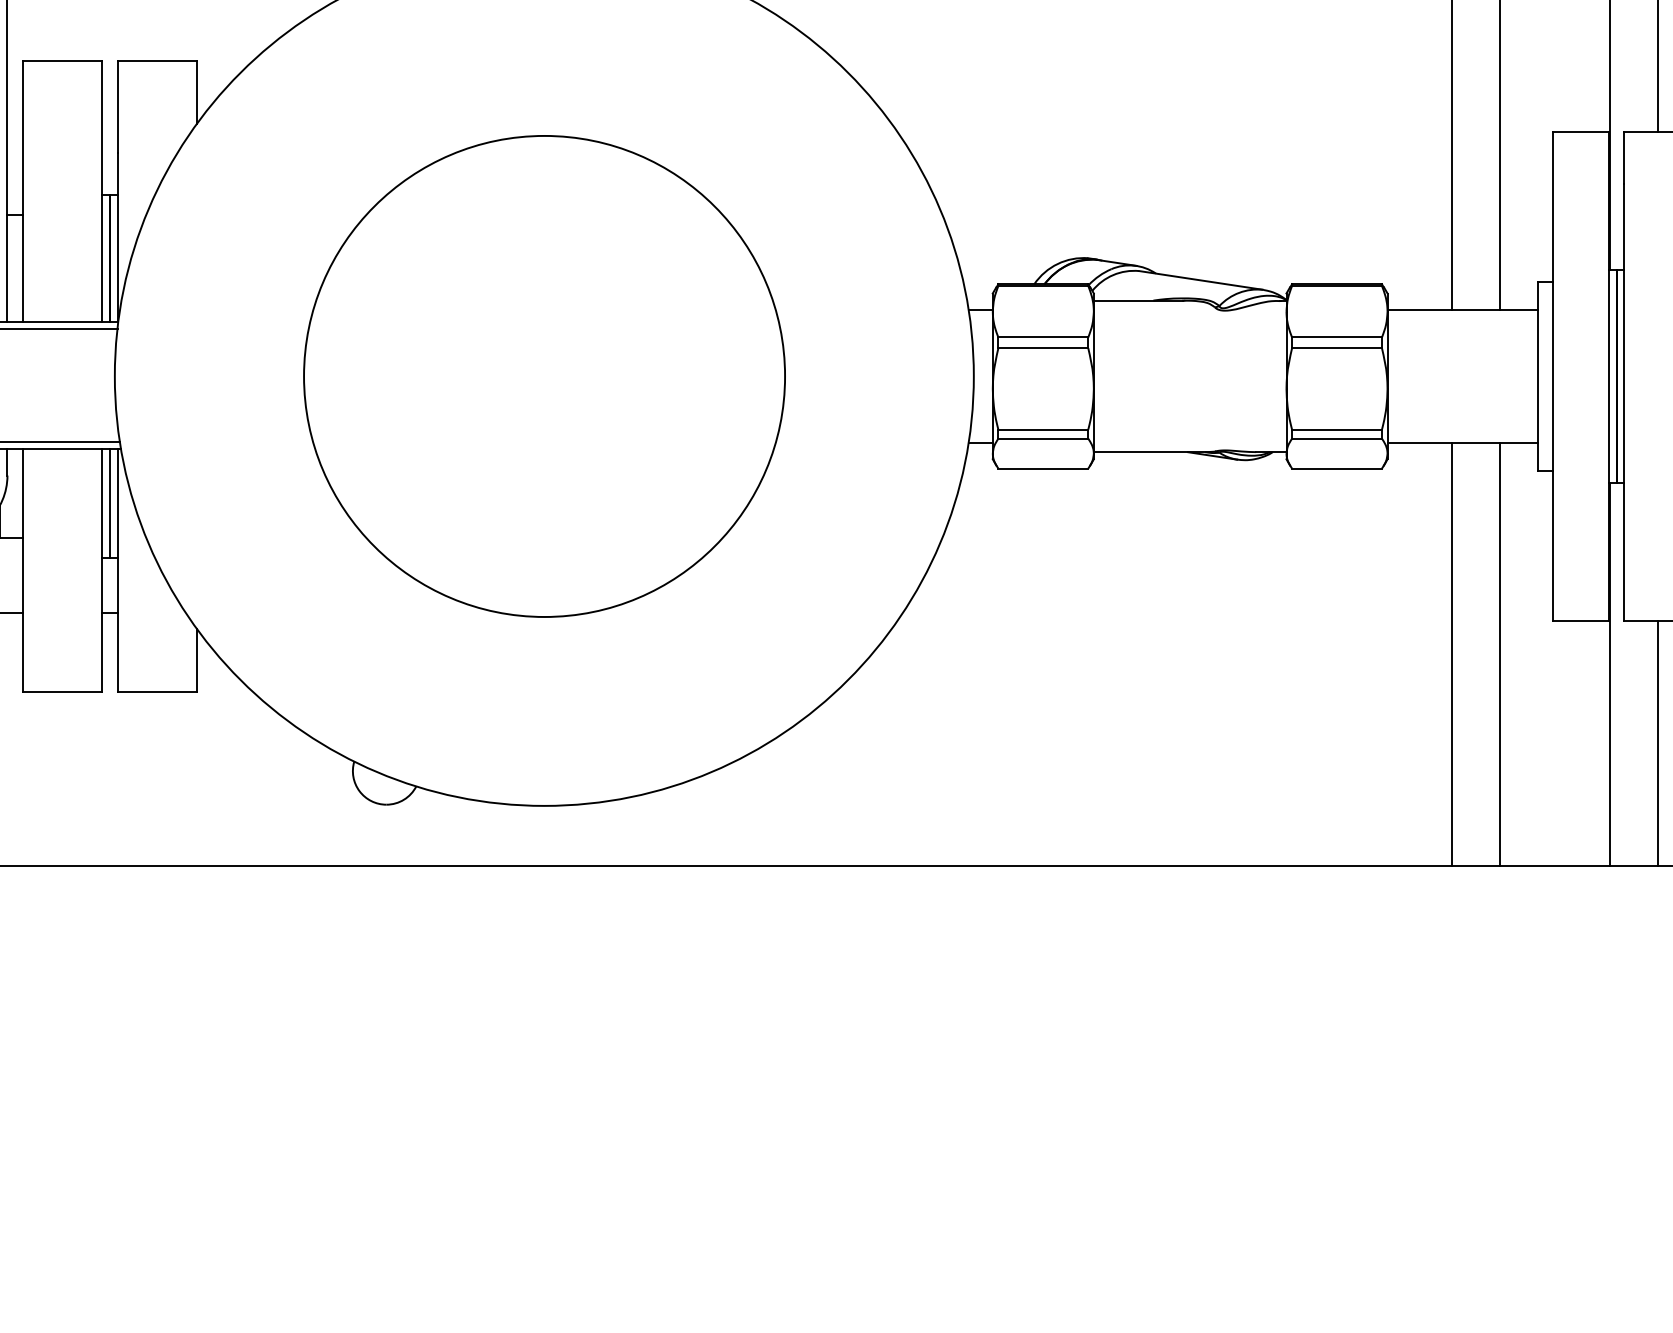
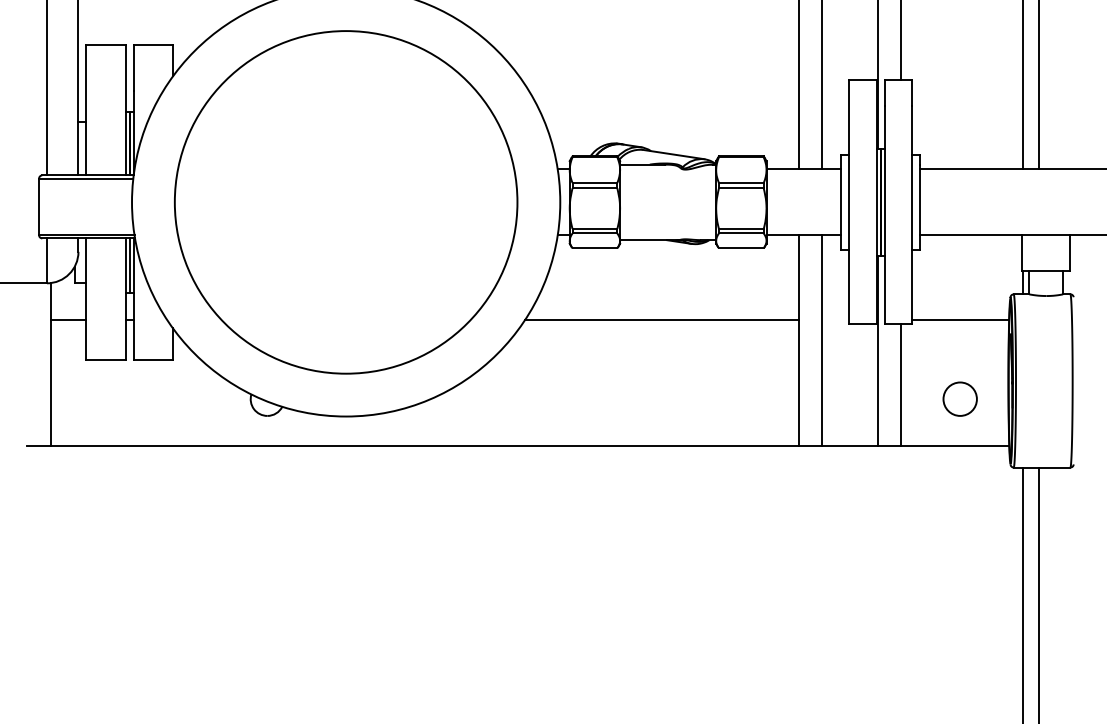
circle: (545, 376) -> (346, 202), size x1.43
line: (1176, 613) -> (661, 320), added

